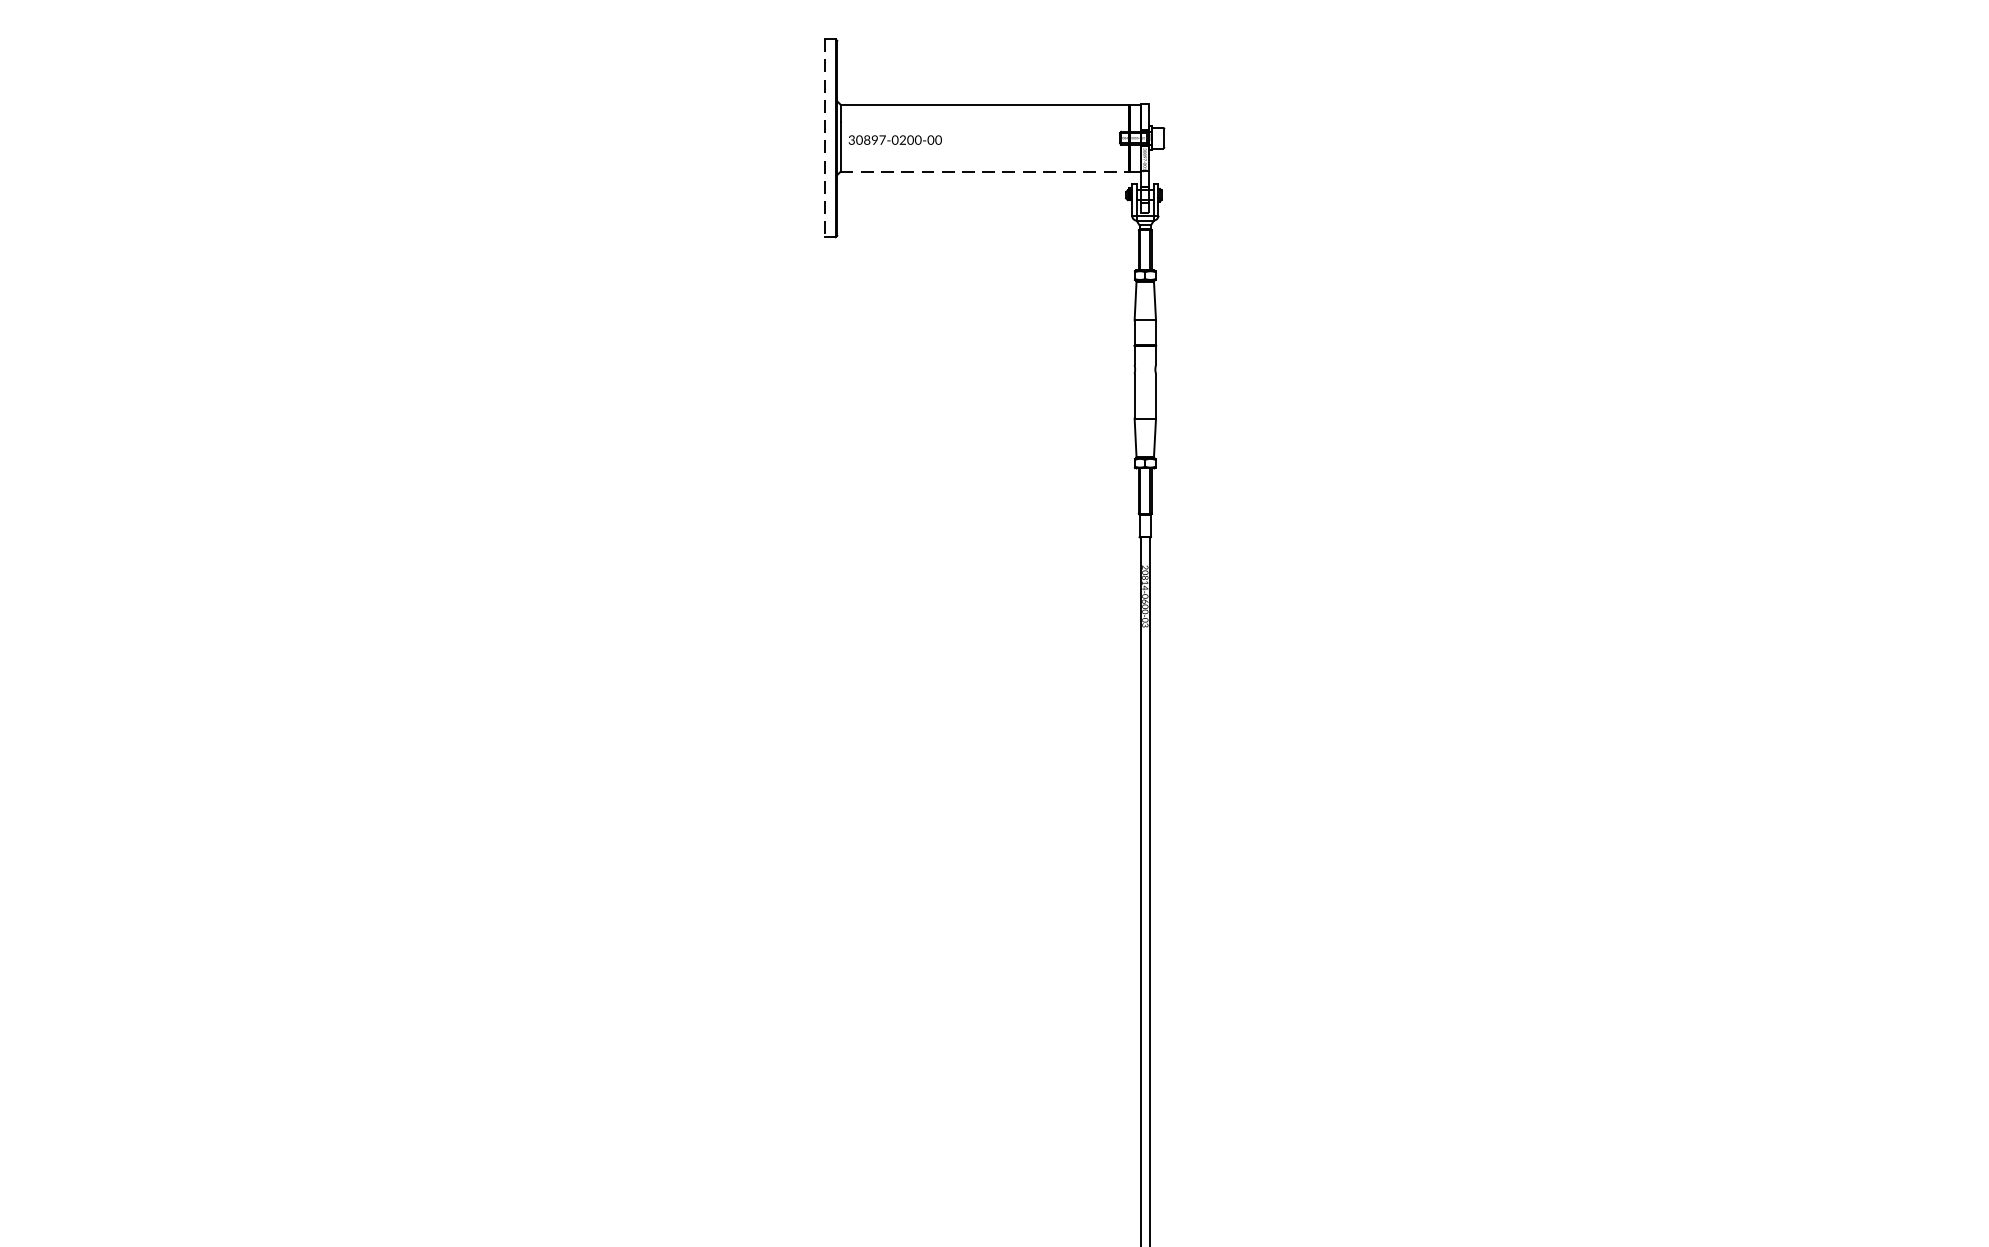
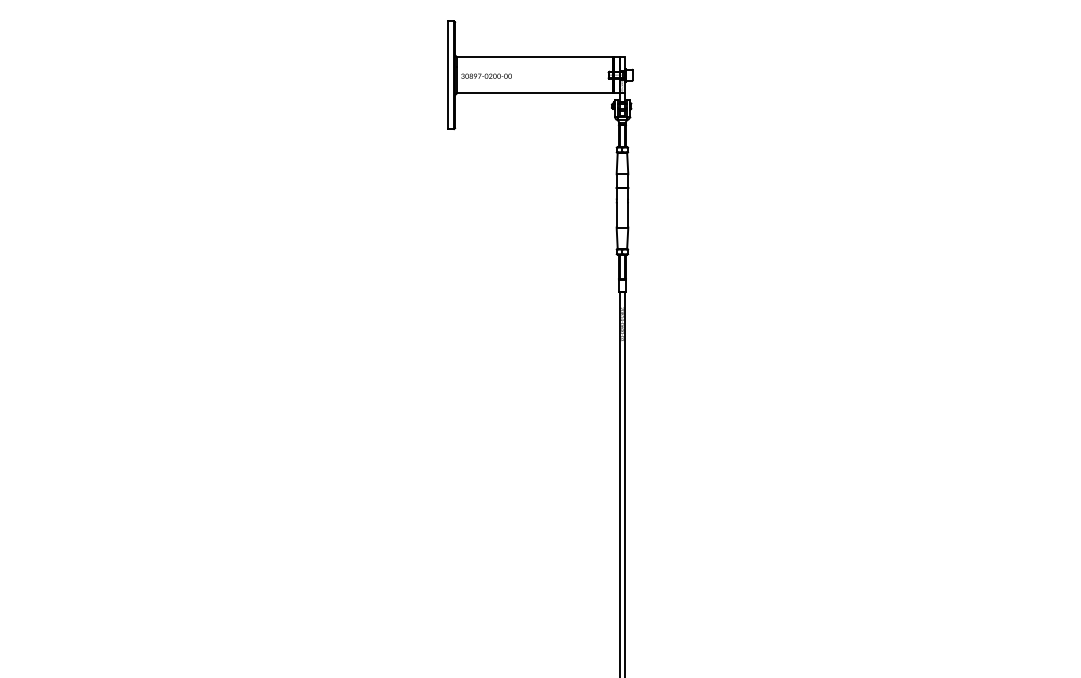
line: (825, 138) -> (448, 75), dashed -> solid
line: (985, 171) -> (535, 93), dashed -> solid

